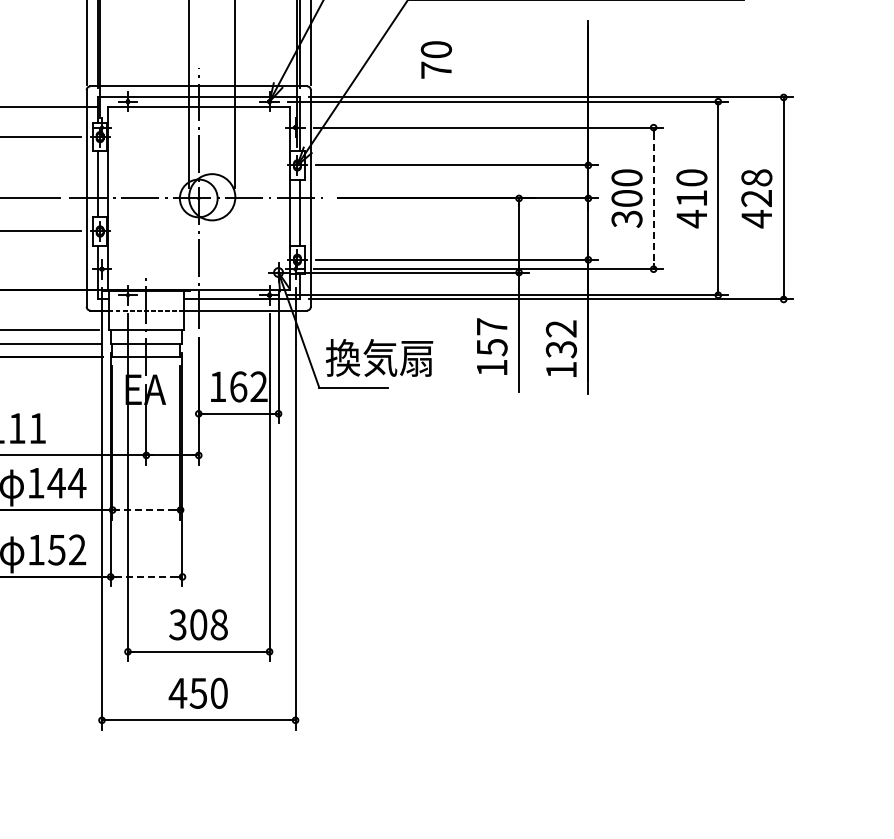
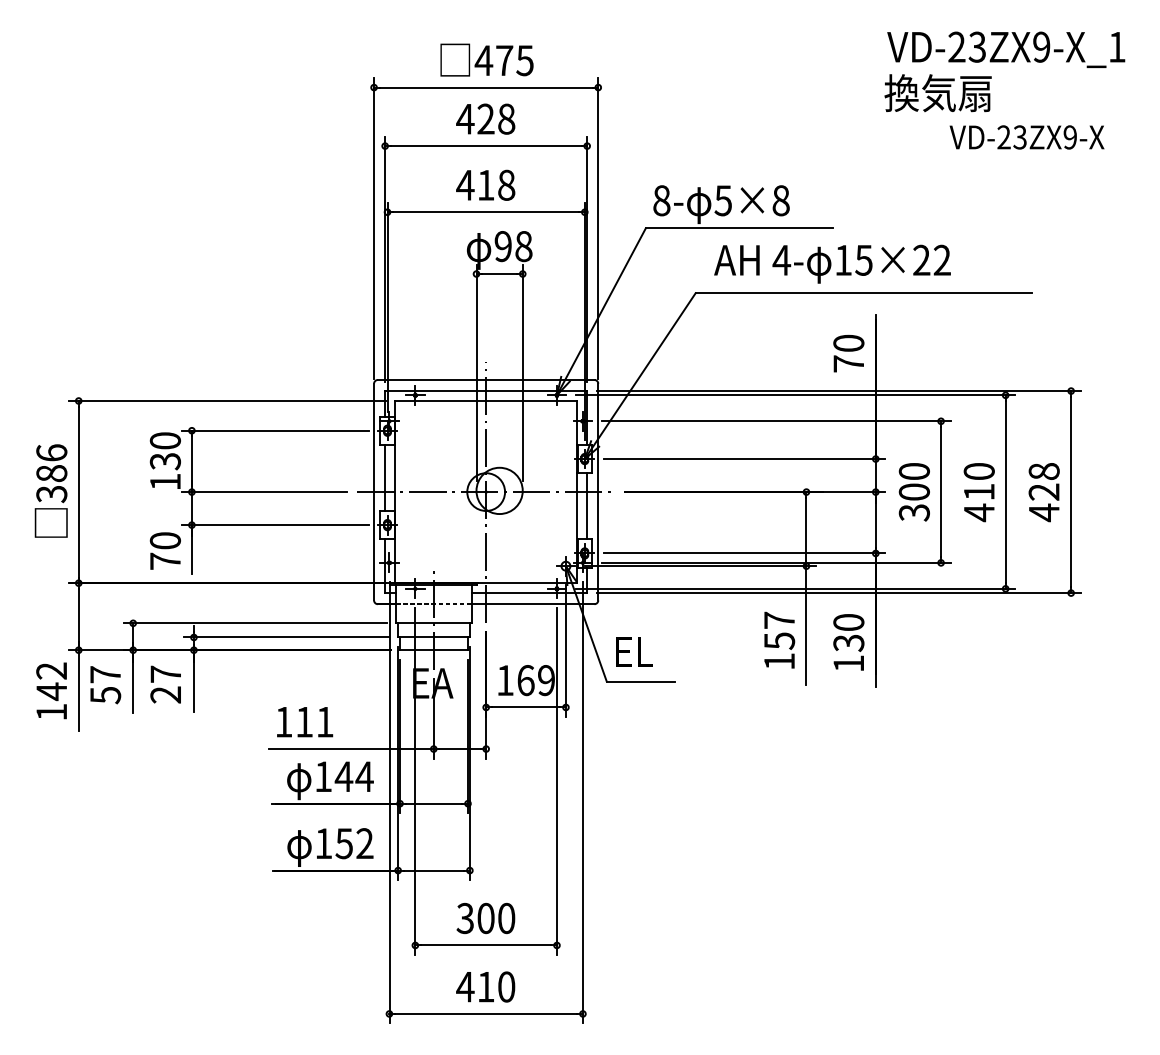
text: (436, 59) -> (848, 353), moved
line: (654, 198) -> (941, 492), dashed -> solid
text: (561, 328) -> (848, 622), 132 -> 130
text: (379, 357) -> (666, 651), 換気扇 -> EL
text: (259, 386) -> (546, 680), 162 -> 169
line: (146, 509) -> (433, 803), dashed -> solid
line: (146, 576) -> (433, 870), dashed -> solid
text: (219, 624) -> (506, 918), 308 -> 300
text: (198, 693) -> (485, 987), 450 -> 410

